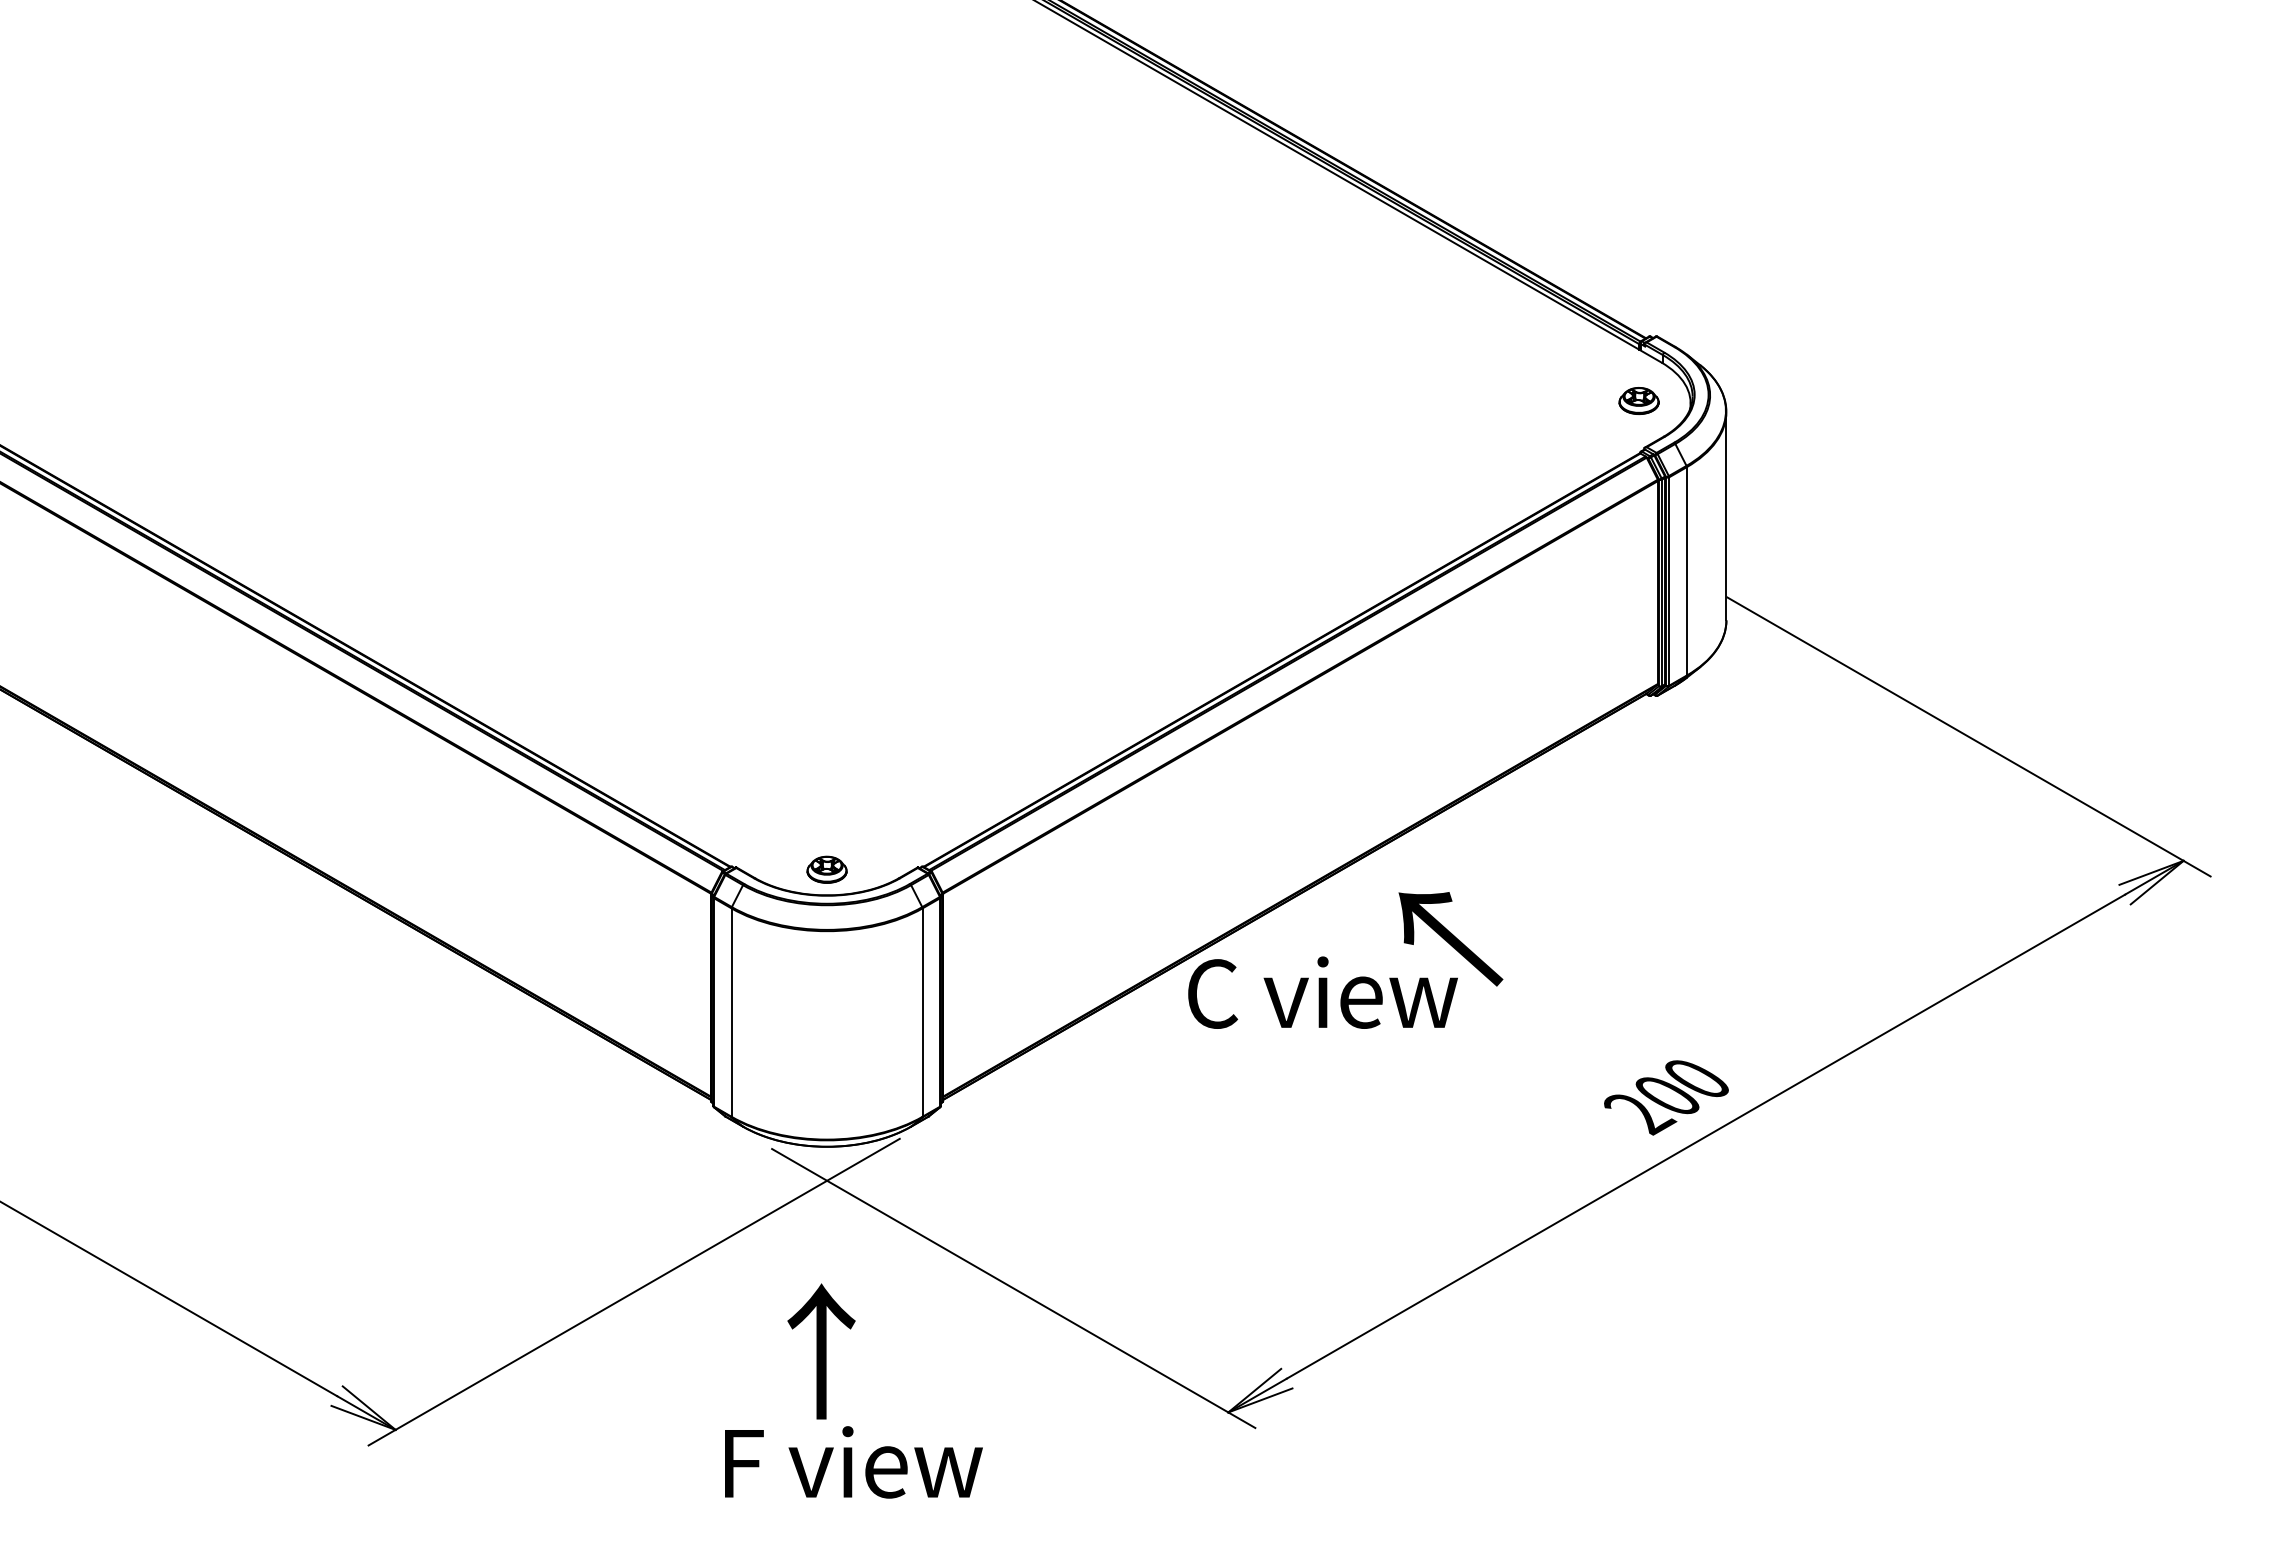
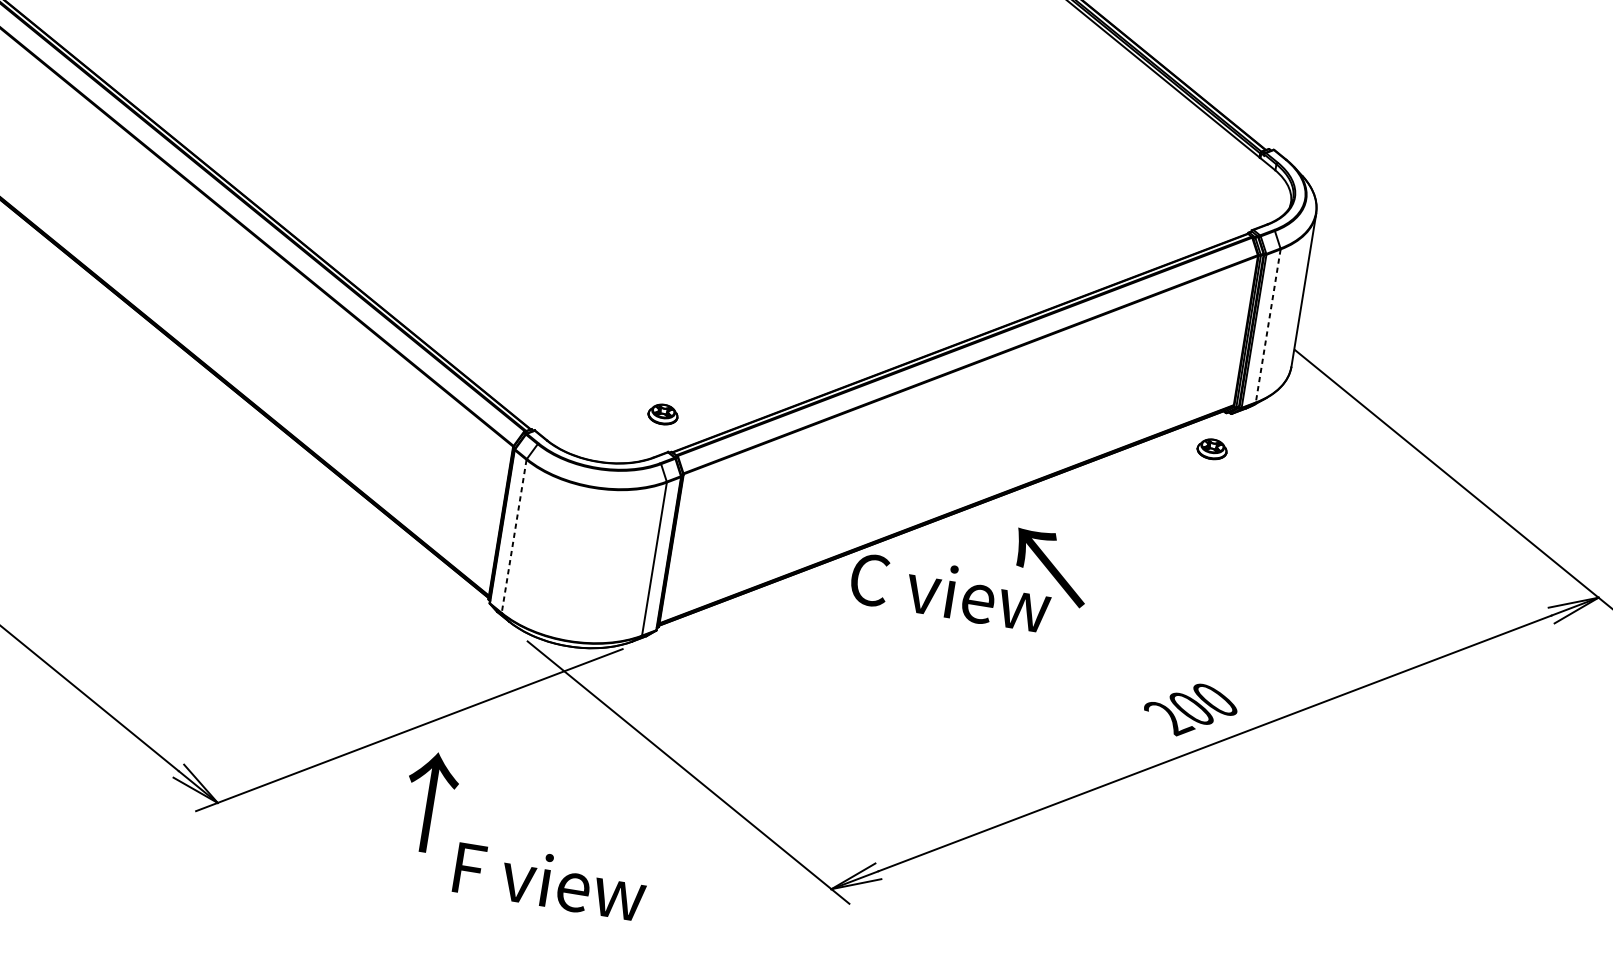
part: (1638, 400) -> (1211, 448), moved
line: (1686, 571) -> (1267, 326), solid -> dashed
part: (826, 869) -> (662, 414), moved
line: (731, 1013) -> (513, 537), solid -> dashed
text: (821, 1351) -> (430, 802), moved

